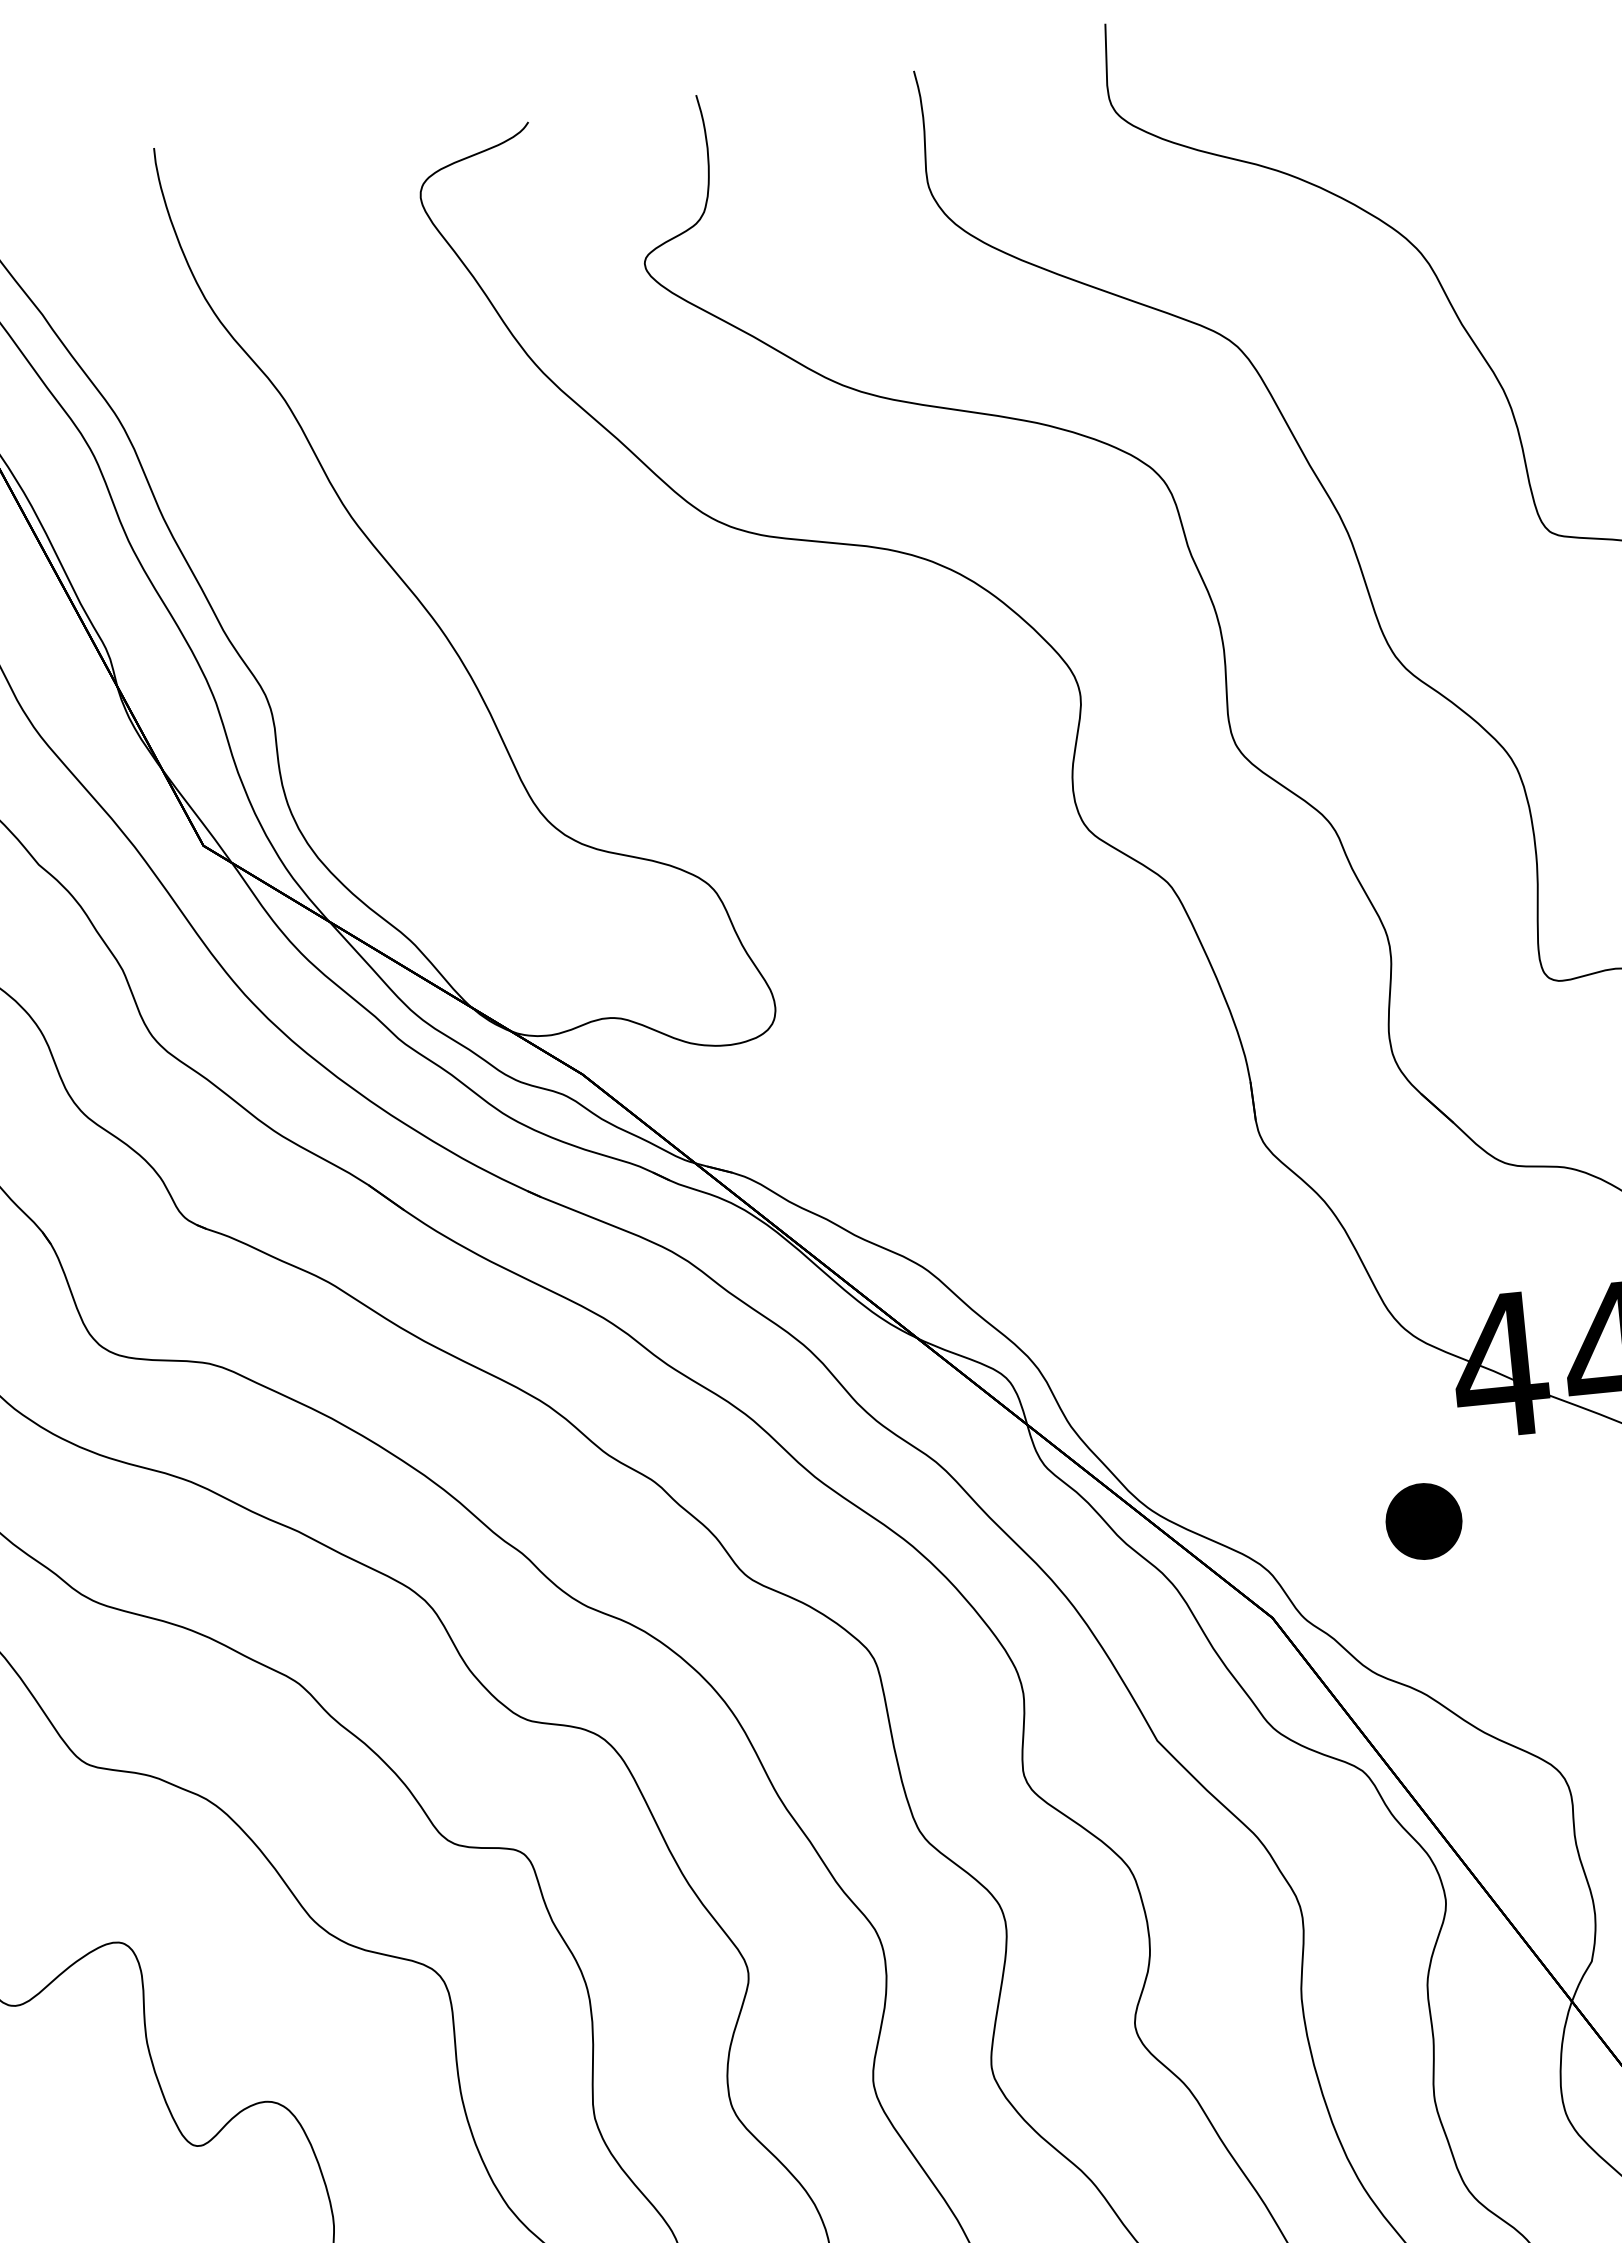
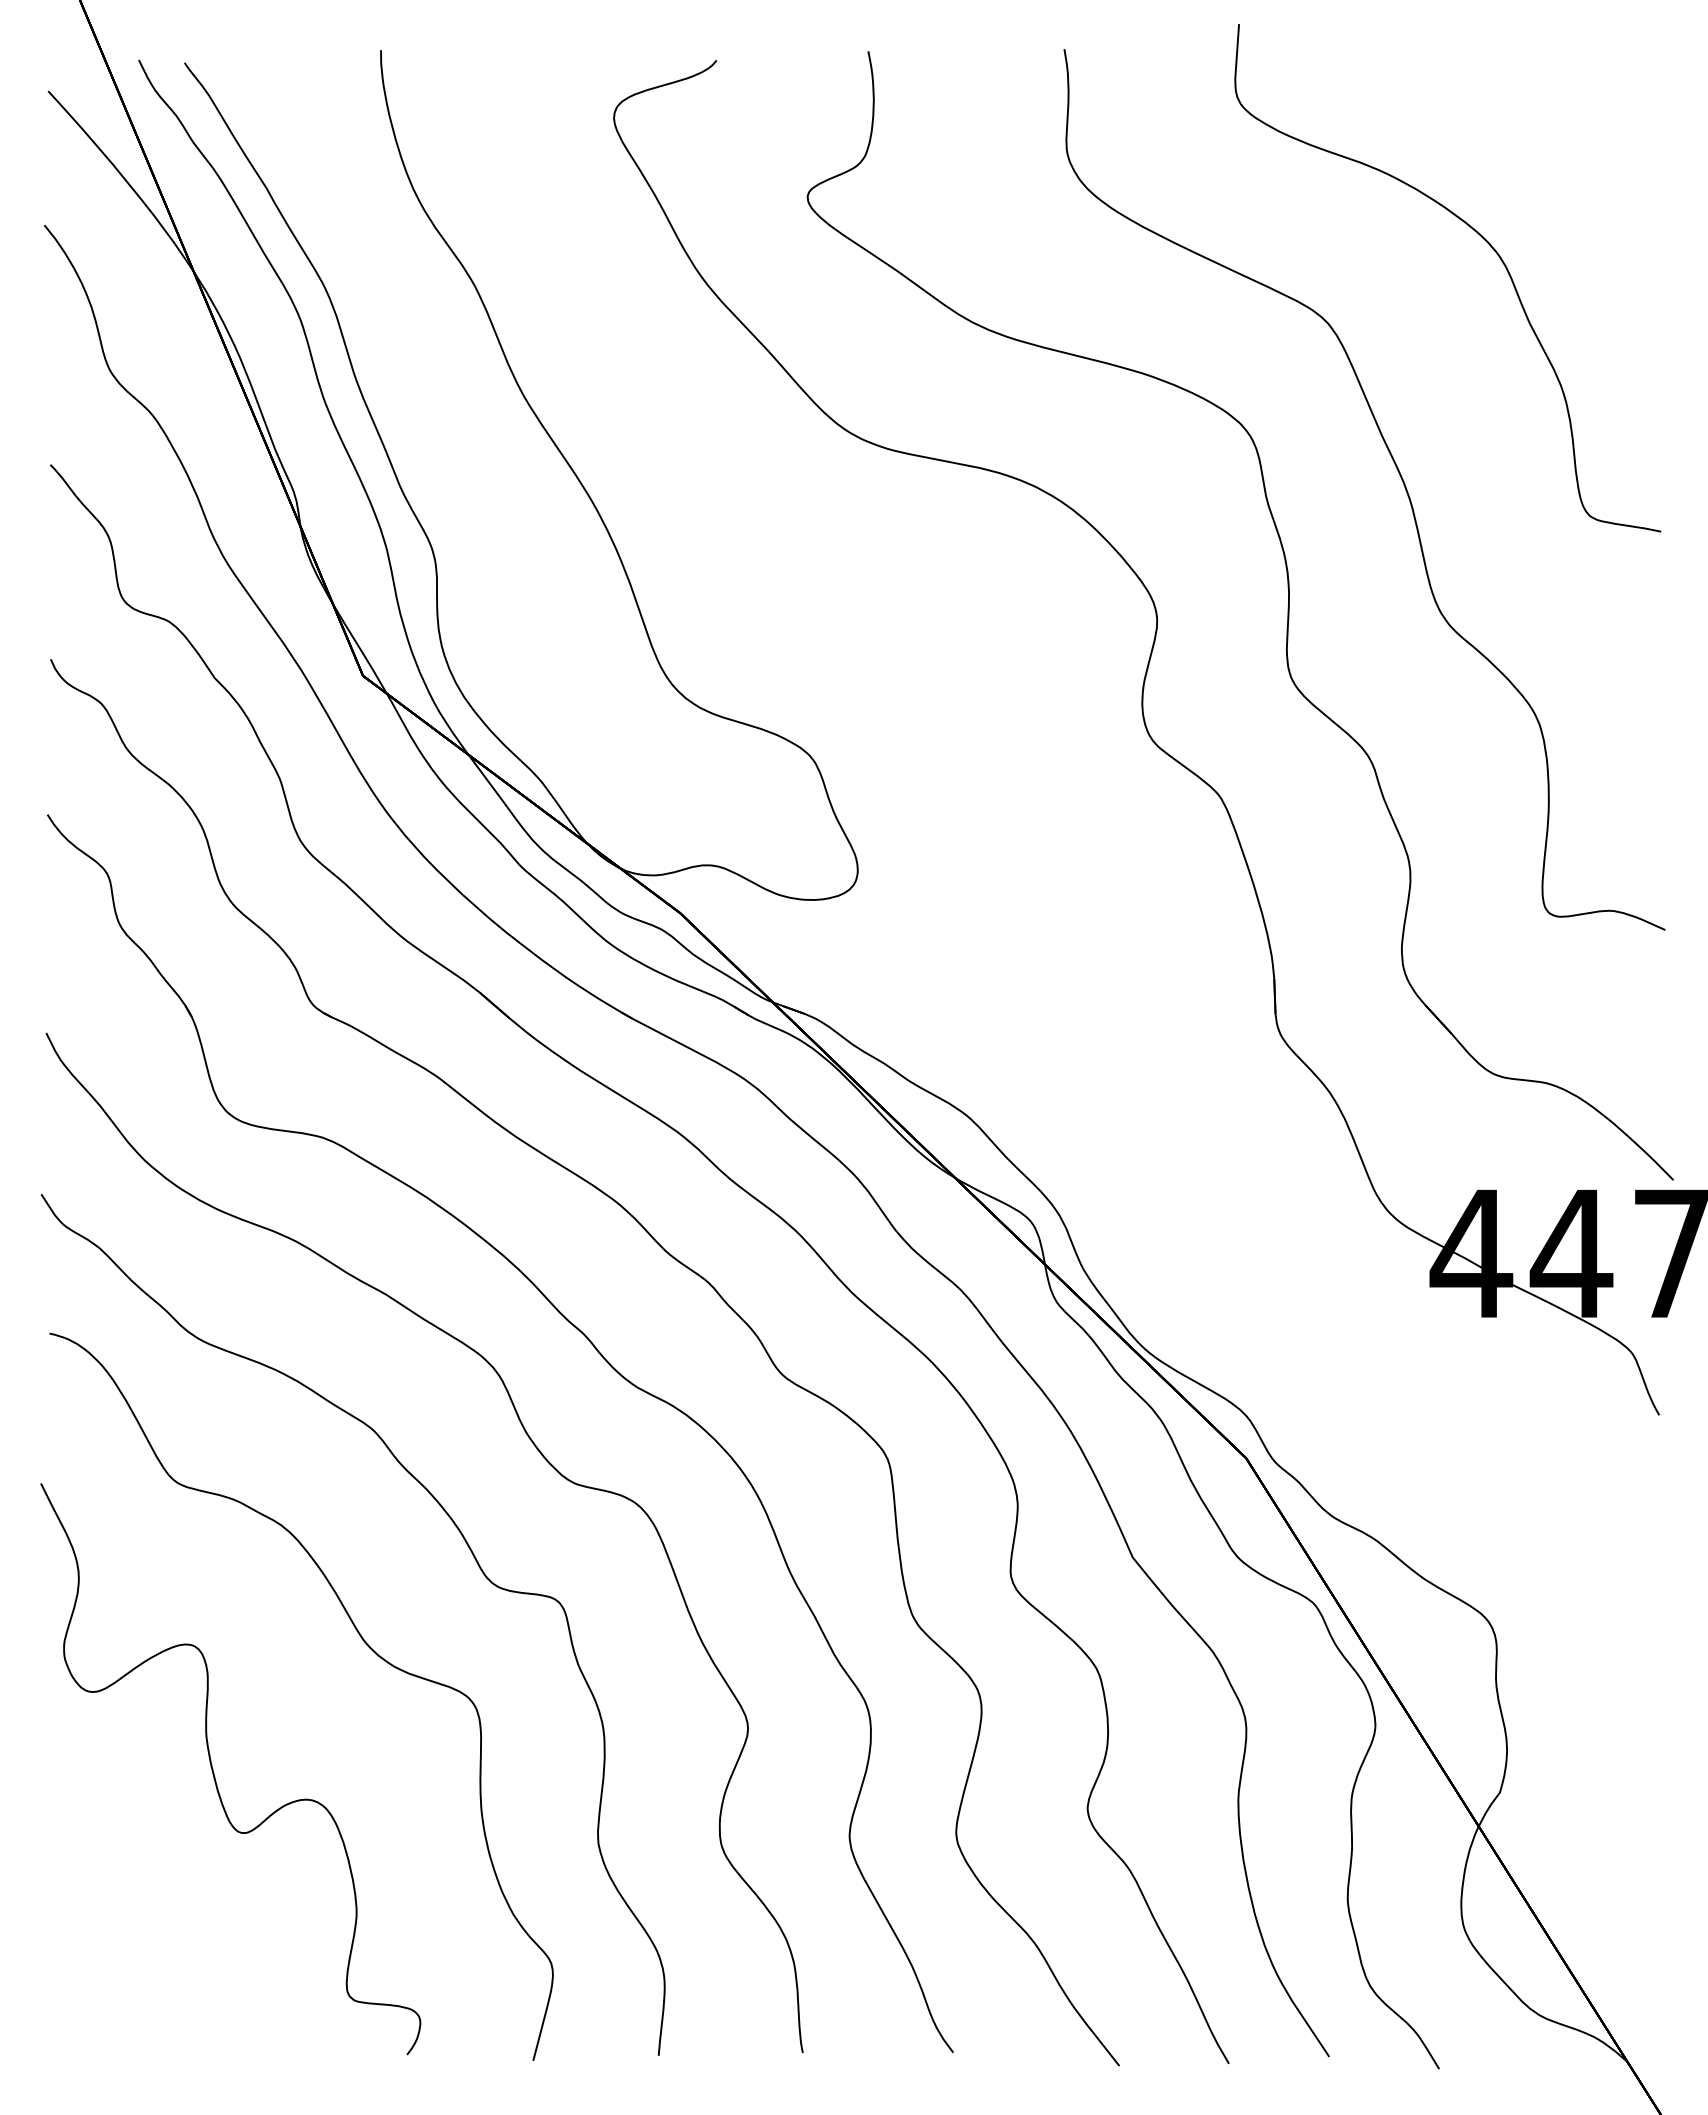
part: (1423, 1521) -> (1389, 1385), removed

